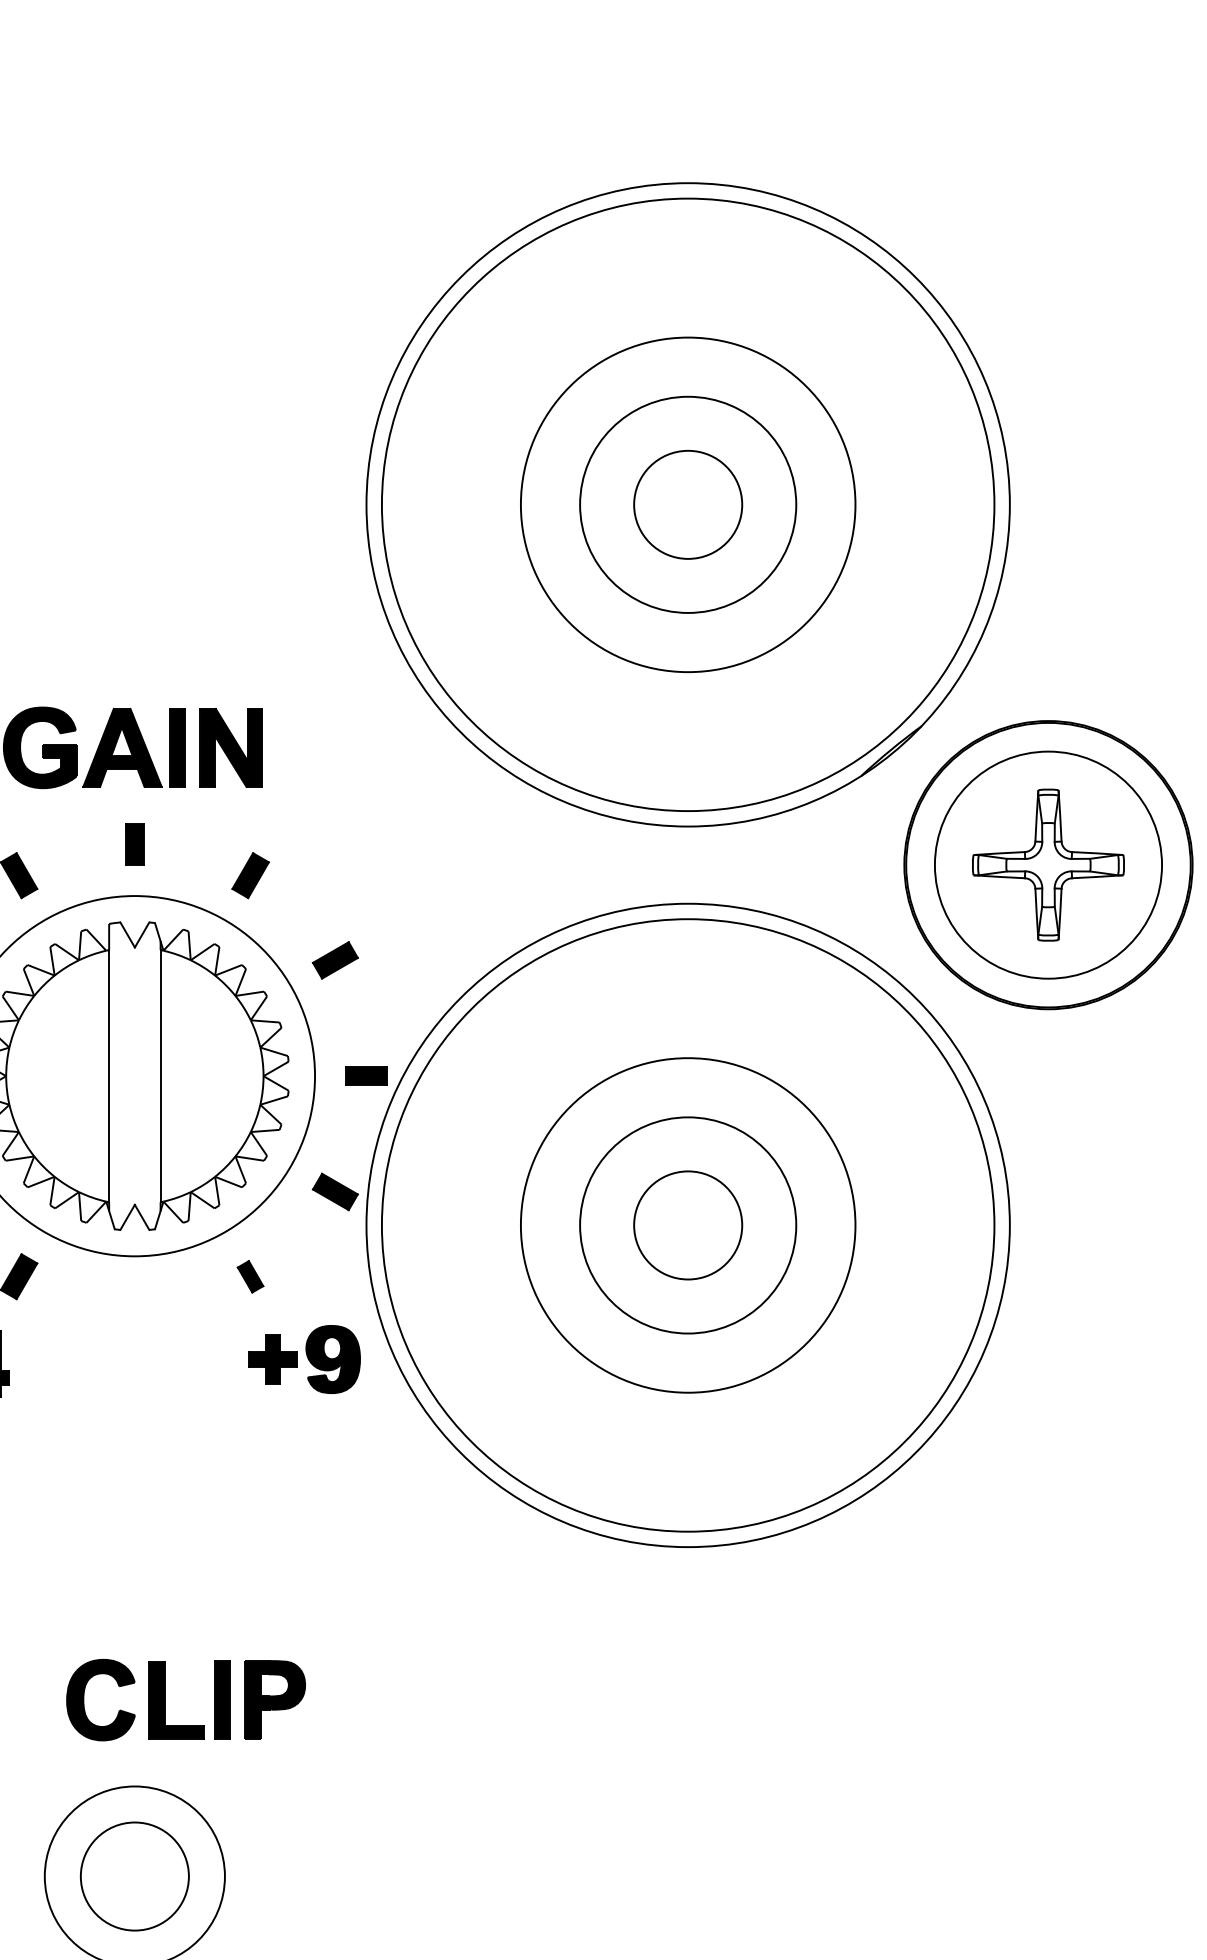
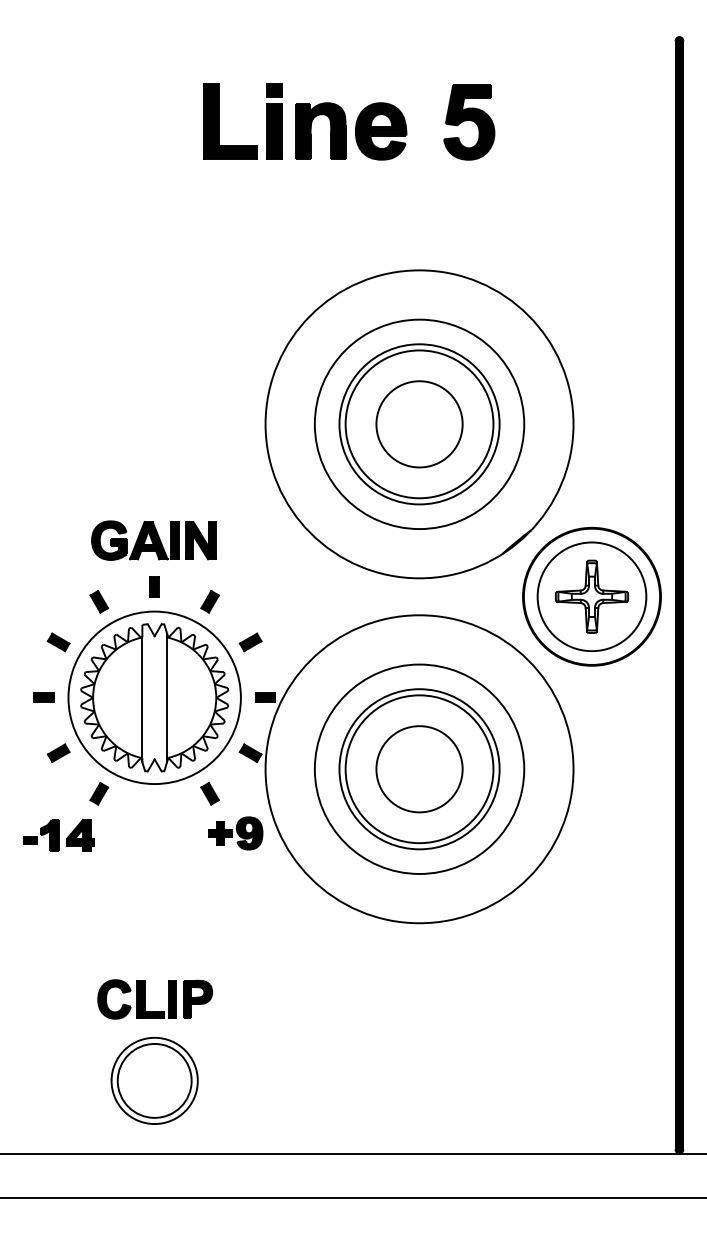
circle: (688, 505) -> (419, 424), size x0.71
circle: (688, 505) -> (419, 424), size x1.43
circle: (688, 505) -> (419, 424), size x1.67
circle: (688, 1223) -> (419, 768), size x0.71
circle: (688, 1225) -> (419, 769), size x1.43
circle: (688, 1225) -> (419, 769), size x1.67
part: (249, 1276) -> (209, 793), size x1.43
part: (165, 1700) -> (145, 999), moved
circle: (134, 1875) -> (154, 1080), size x1.43

